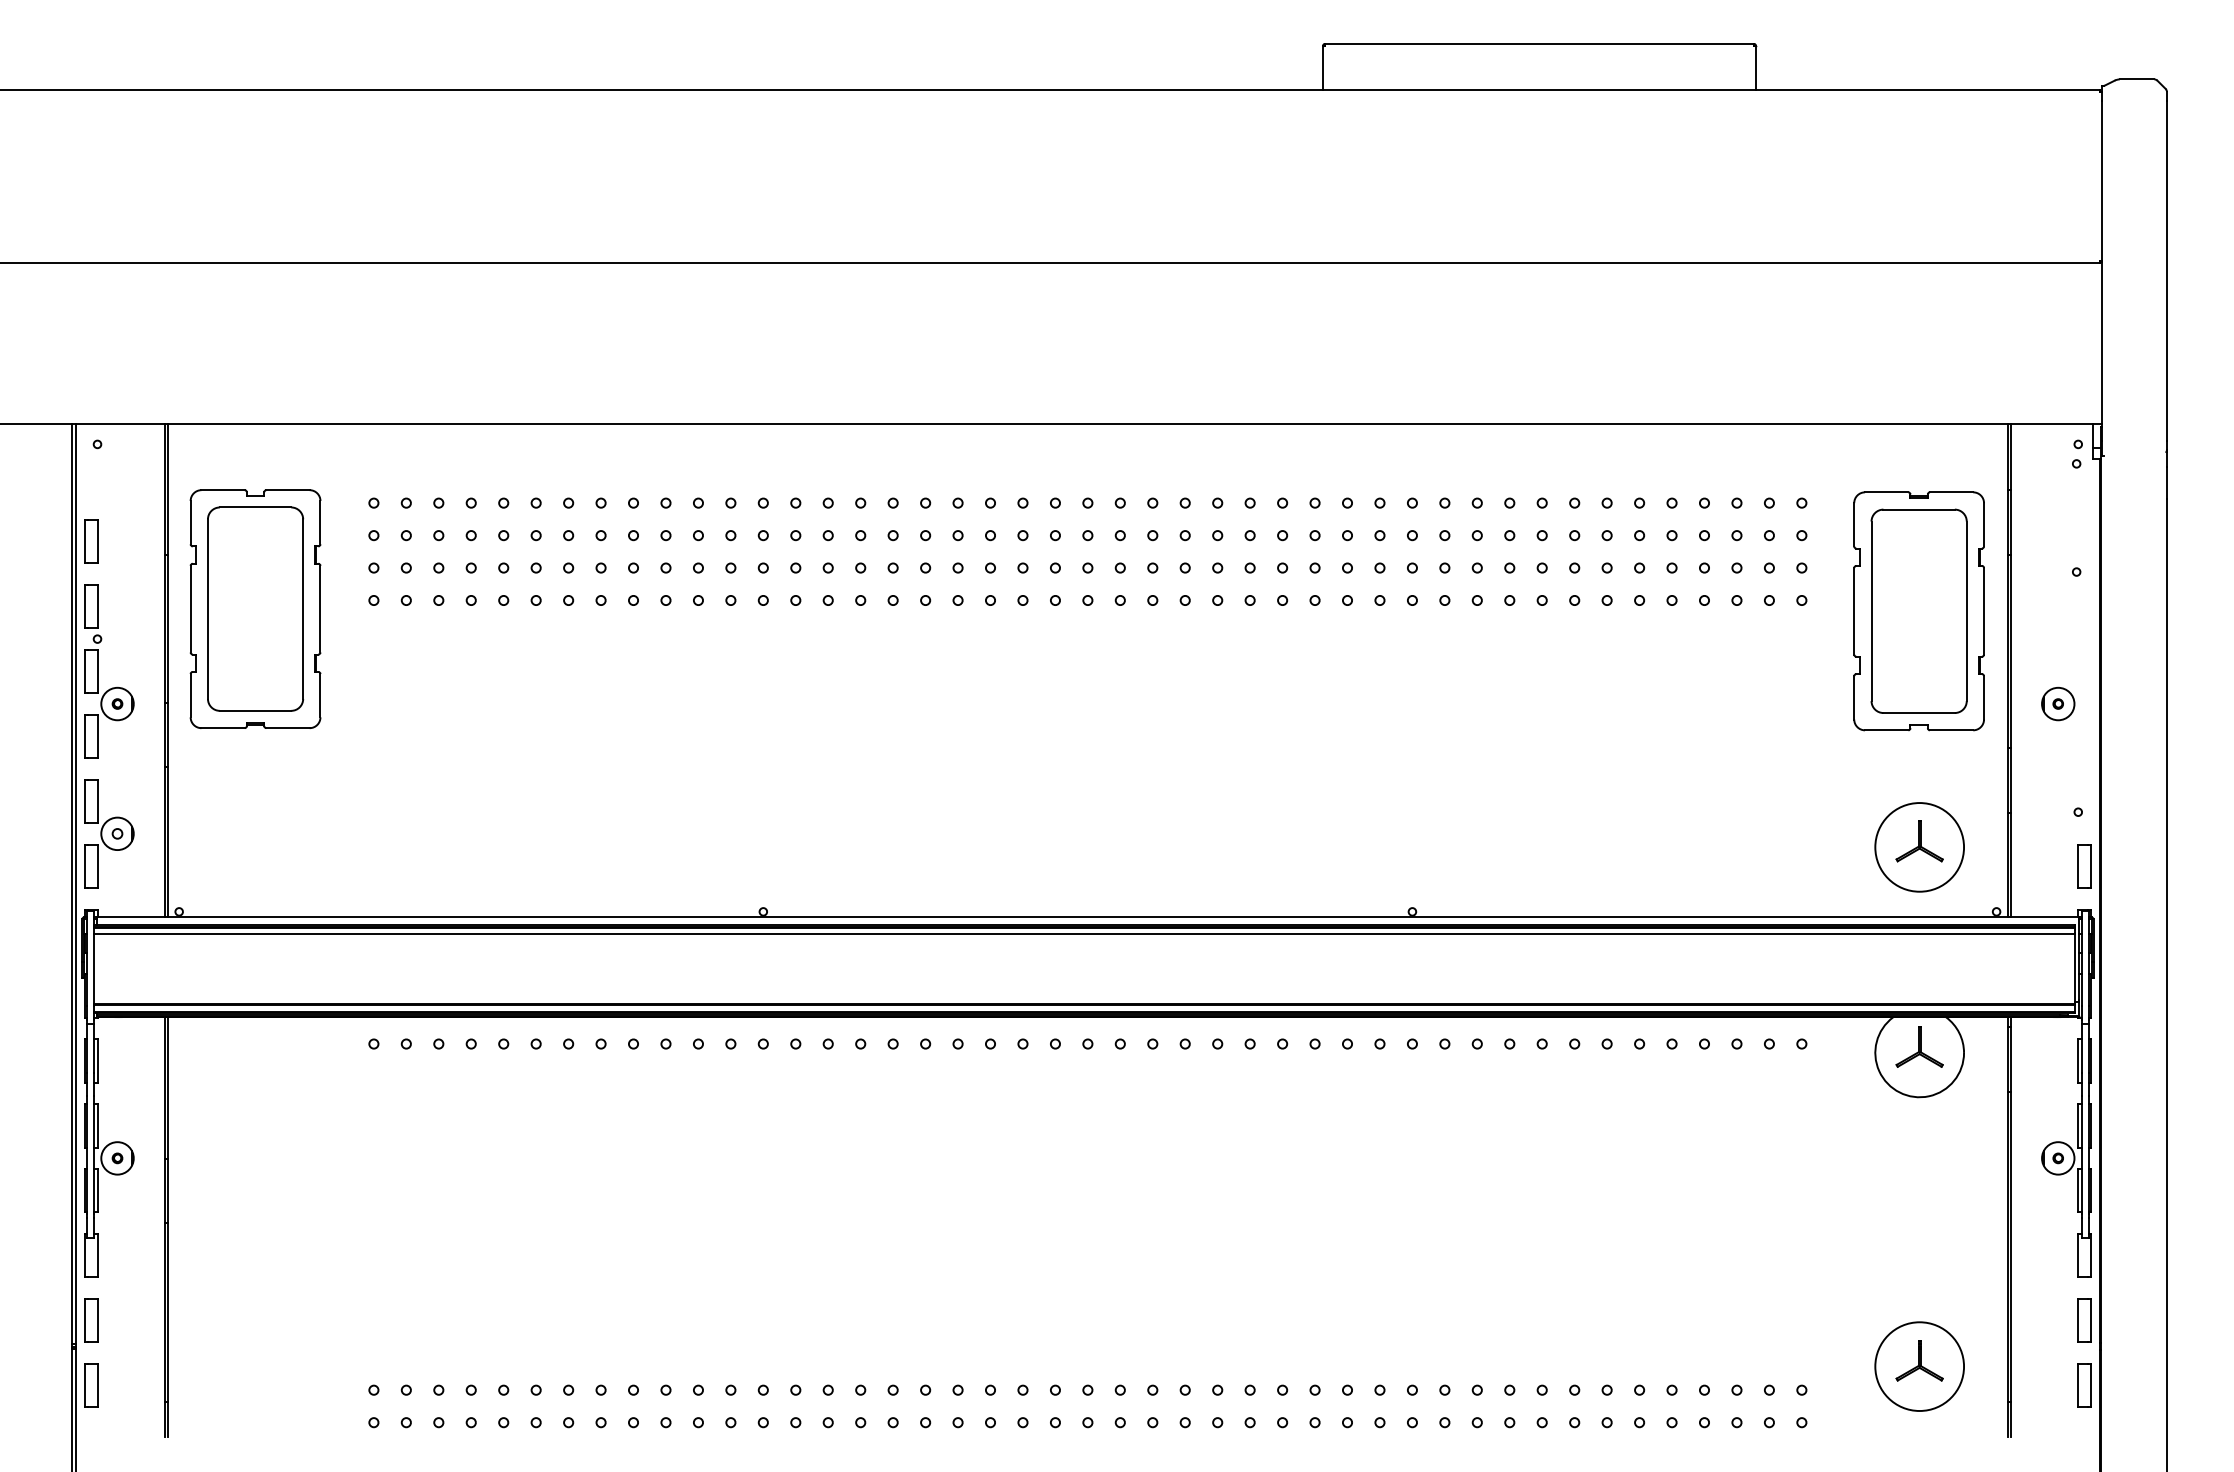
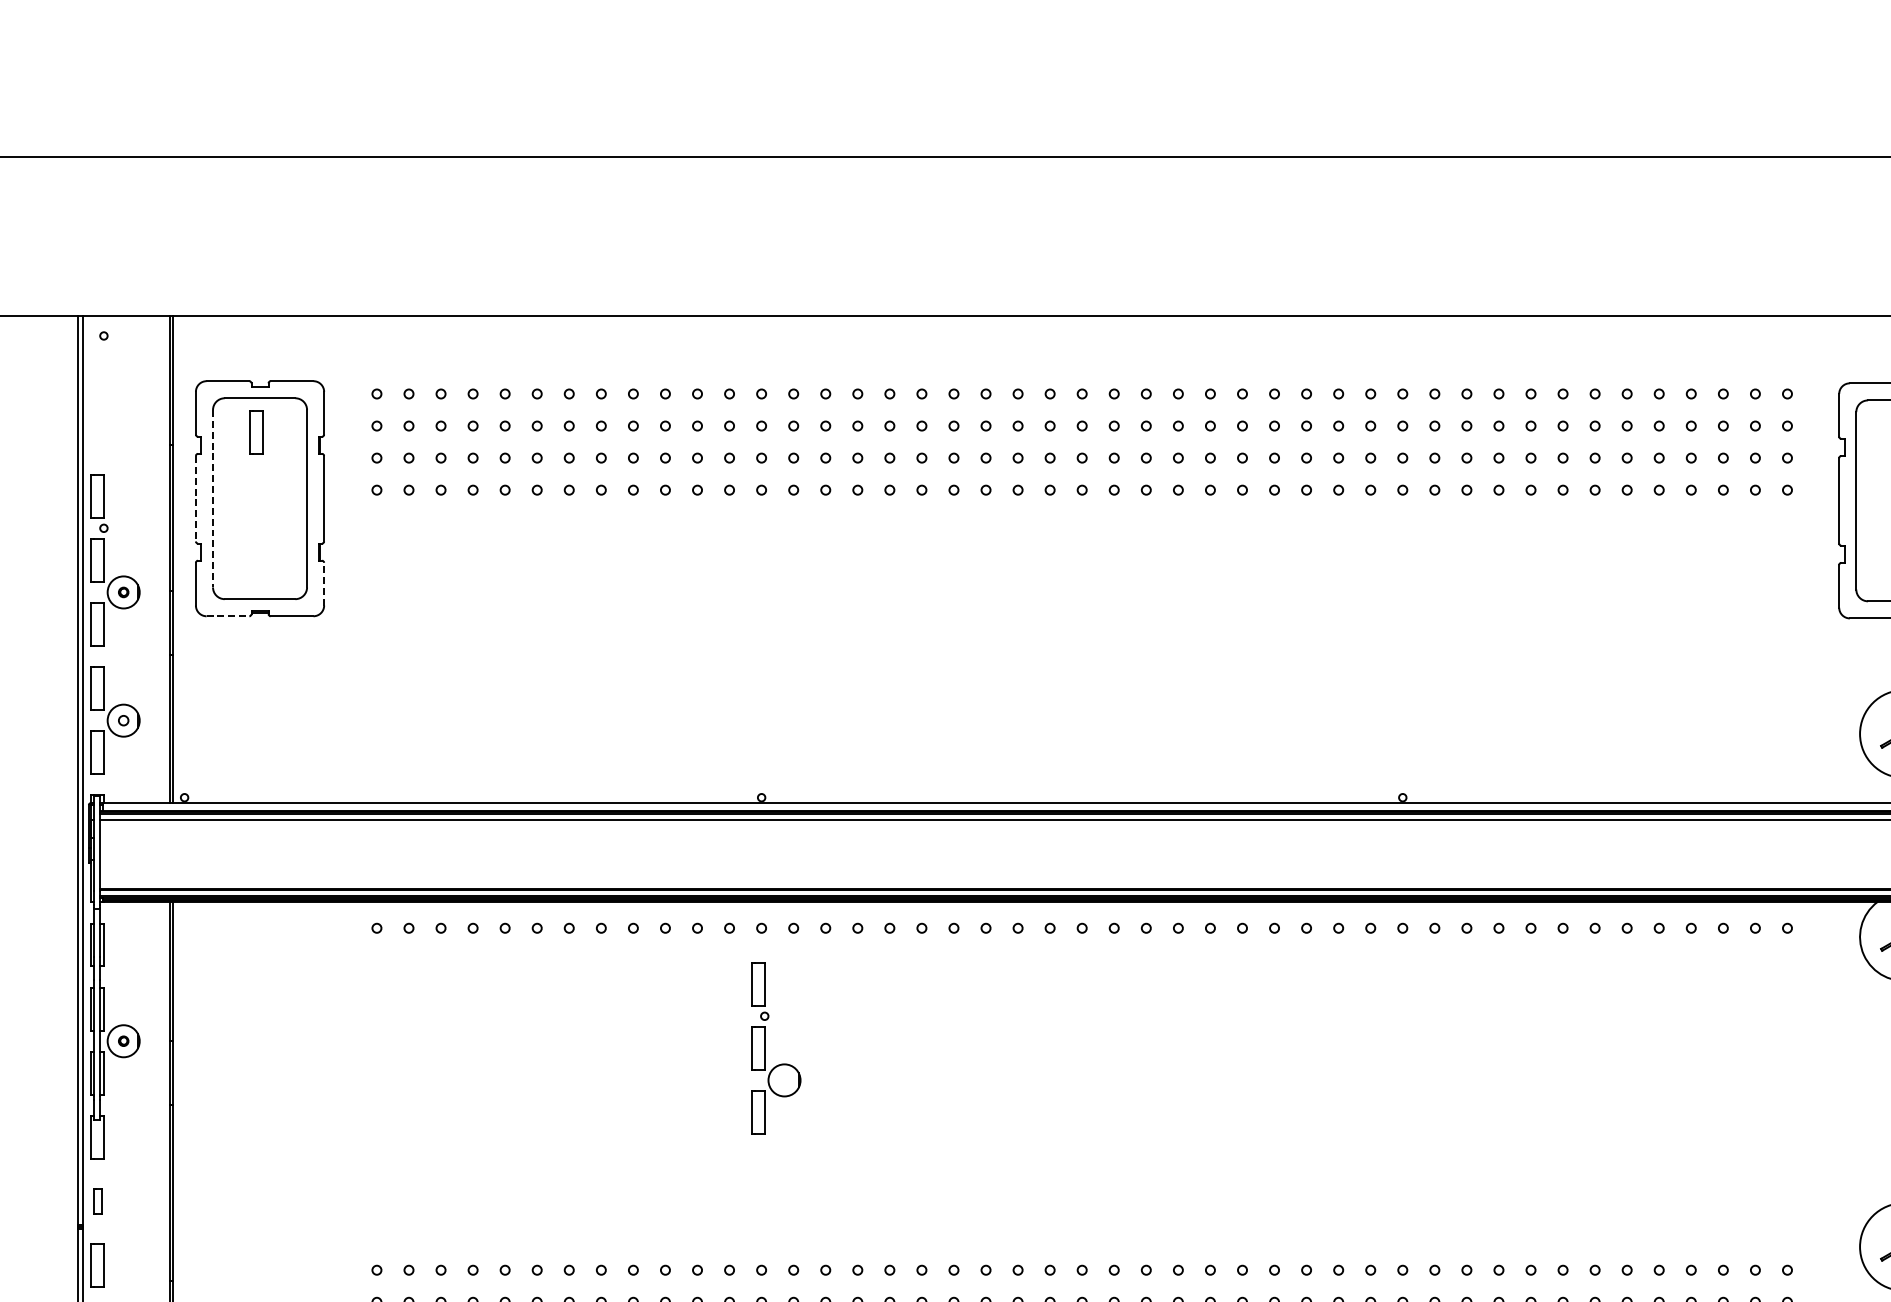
part: (91, 541) -> (257, 431), moved
line: (190, 609) -> (195, 499), solid -> dashed
line: (207, 609) -> (212, 499), solid -> dashed
line: (320, 695) -> (324, 584), solid -> dashed
line: (223, 728) -> (228, 616), solid -> dashed
part: (767, 1165) -> (765, 1048), added
part: (91, 1320) -> (97, 1201), size x0.6

